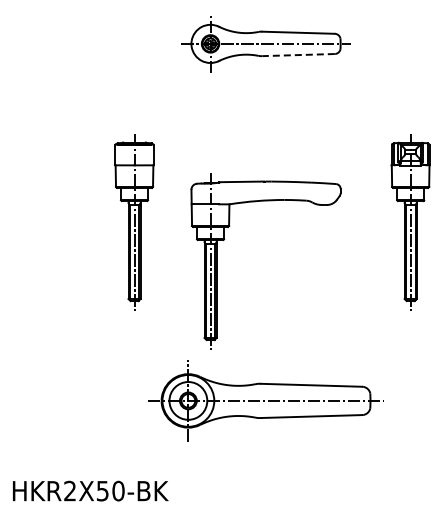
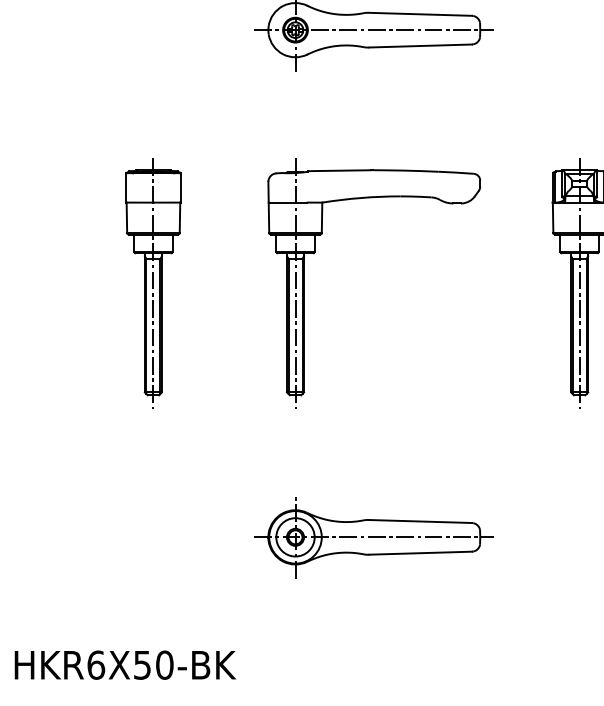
line: (298, 55) -> (420, 46), dashed -> solid
part: (134, 222) -> (153, 283), moved
part: (225, 239) -> (316, 252), moved
part: (265, 401) -> (373, 537), size x0.71
text: (70, 490) -> (96, 664), HKR2X50-BK -> HKR6X50-BK

